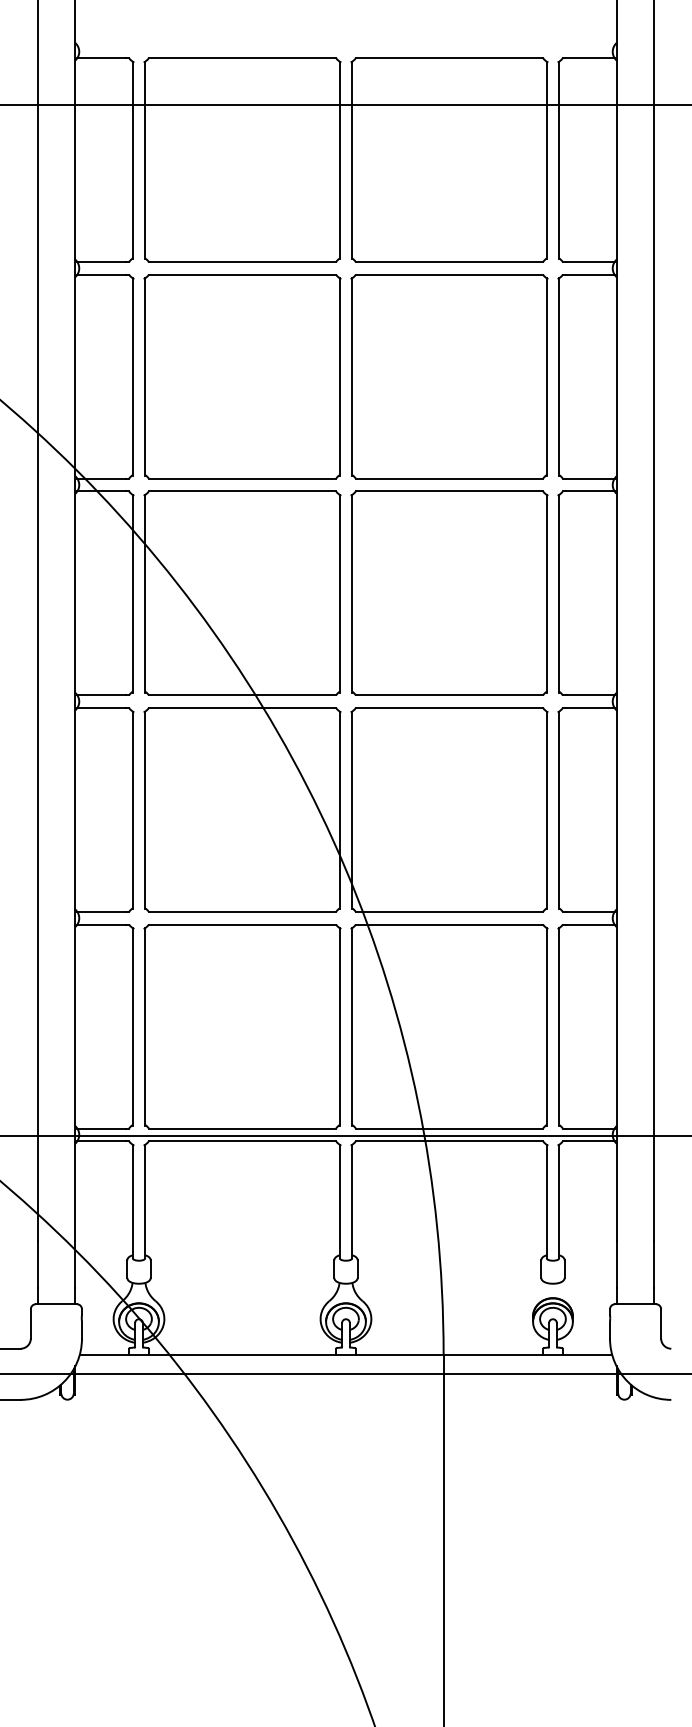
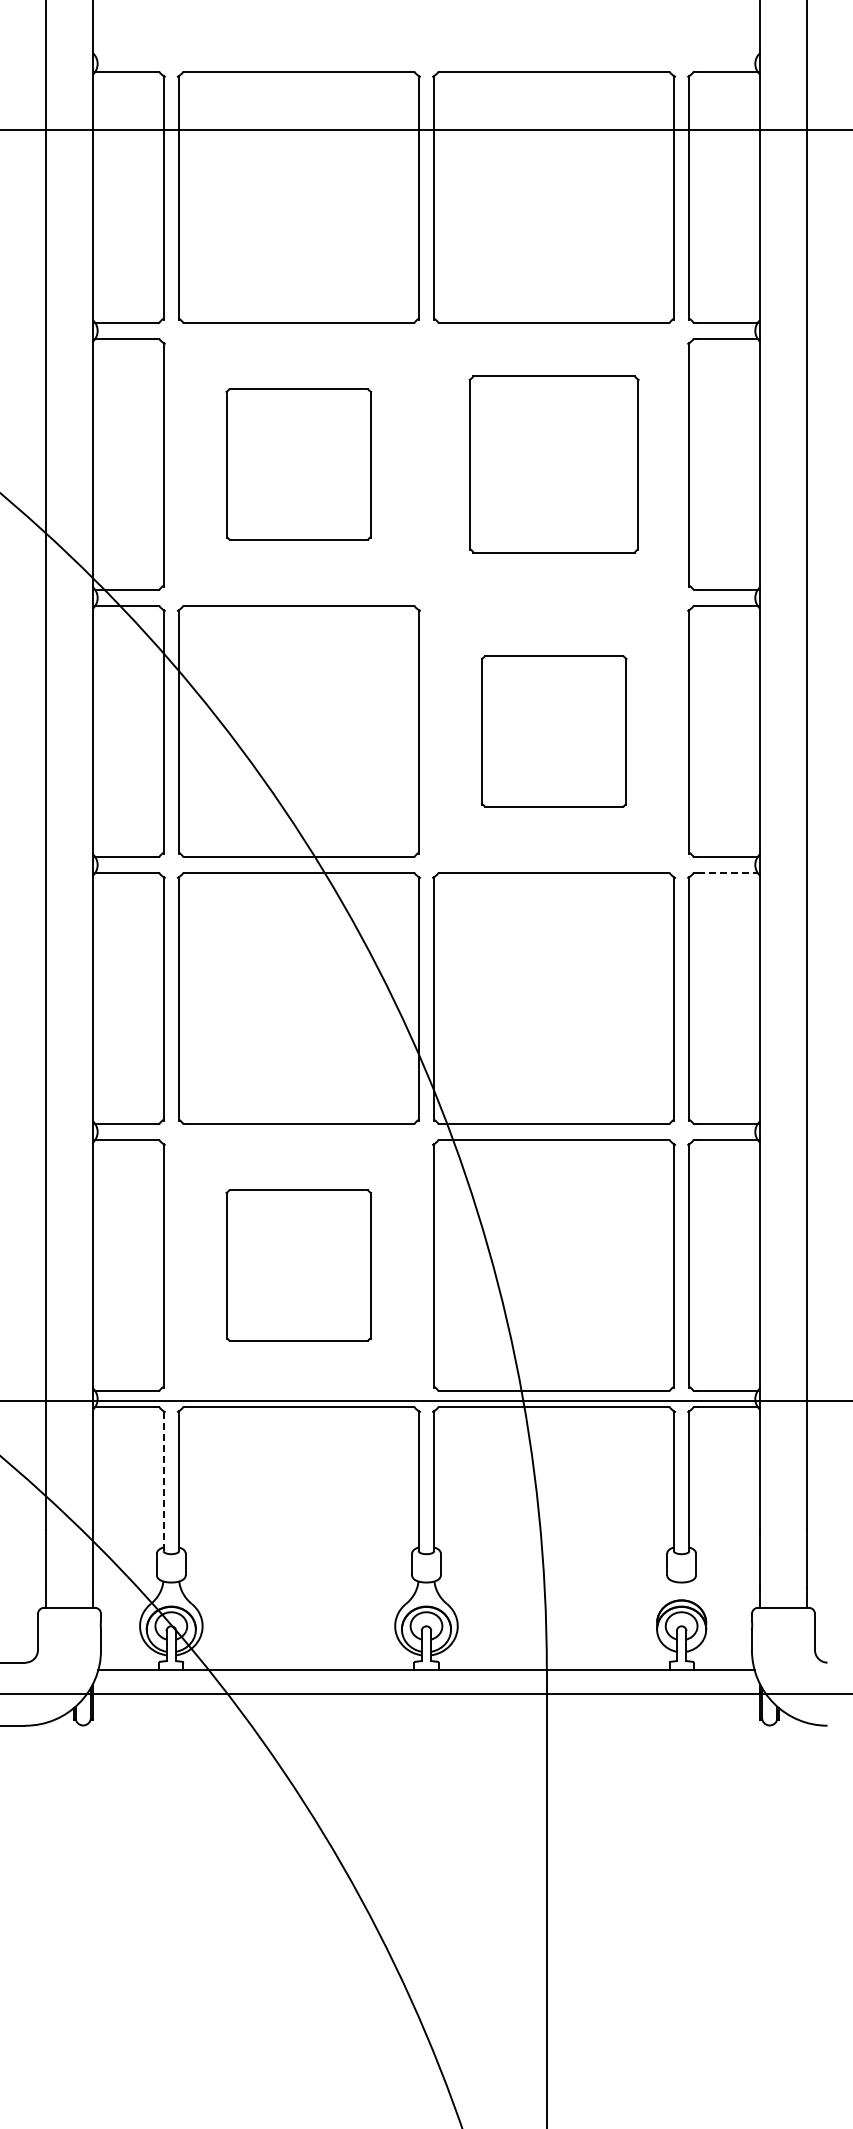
part: (242, 376) -> (298, 464), size x0.6
part: (449, 376) -> (554, 464), size x0.7
part: (449, 593) -> (554, 731), size x0.6
line: (590, 707) -> (727, 872), solid -> dashed
part: (242, 1026) -> (298, 1265), size x0.6
line: (132, 1201) -> (163, 1481), solid -> dashed

